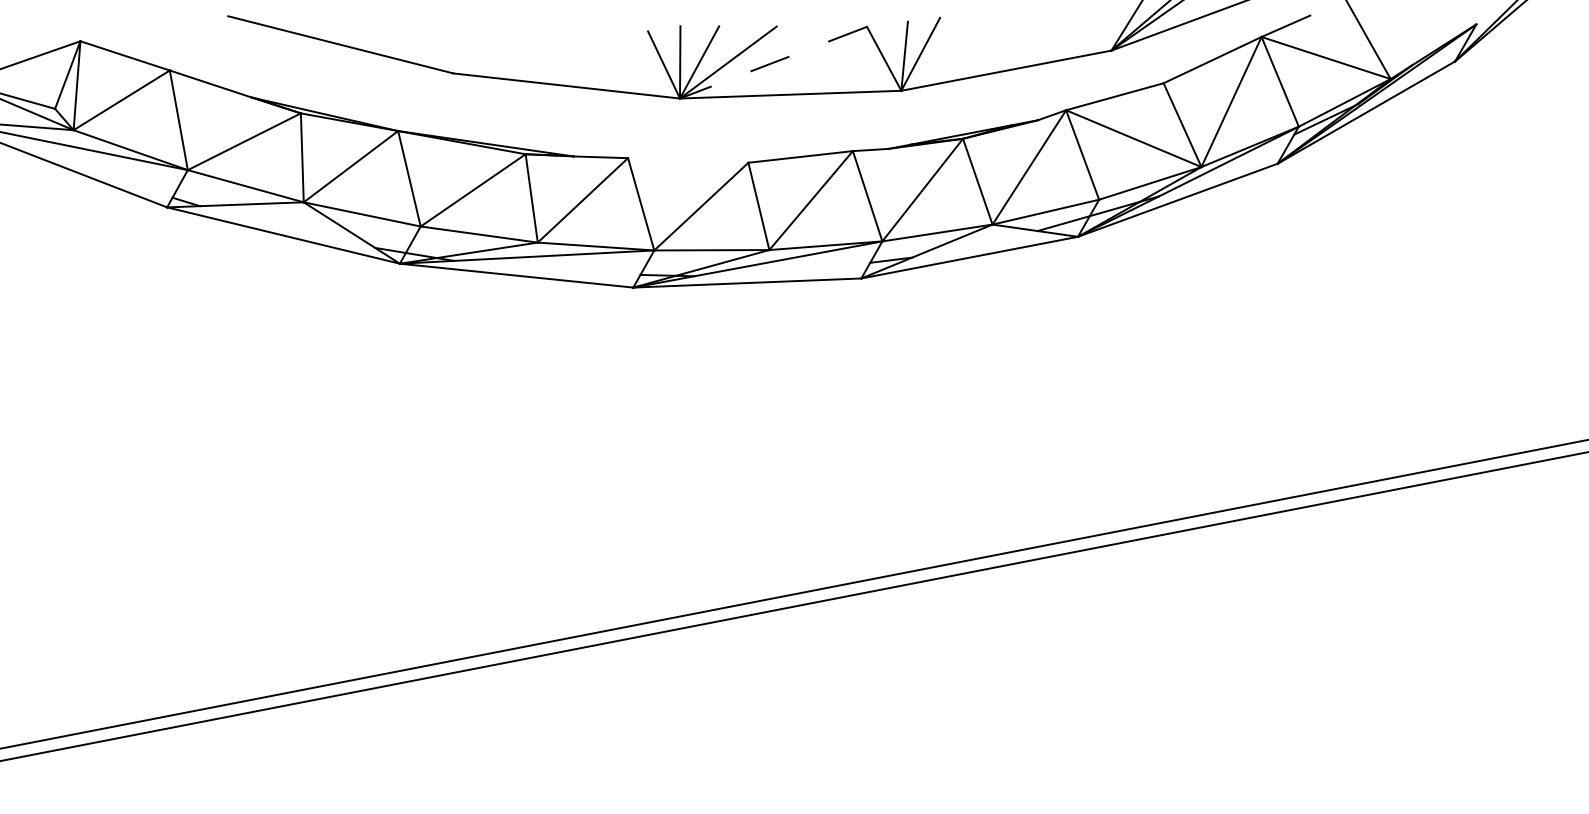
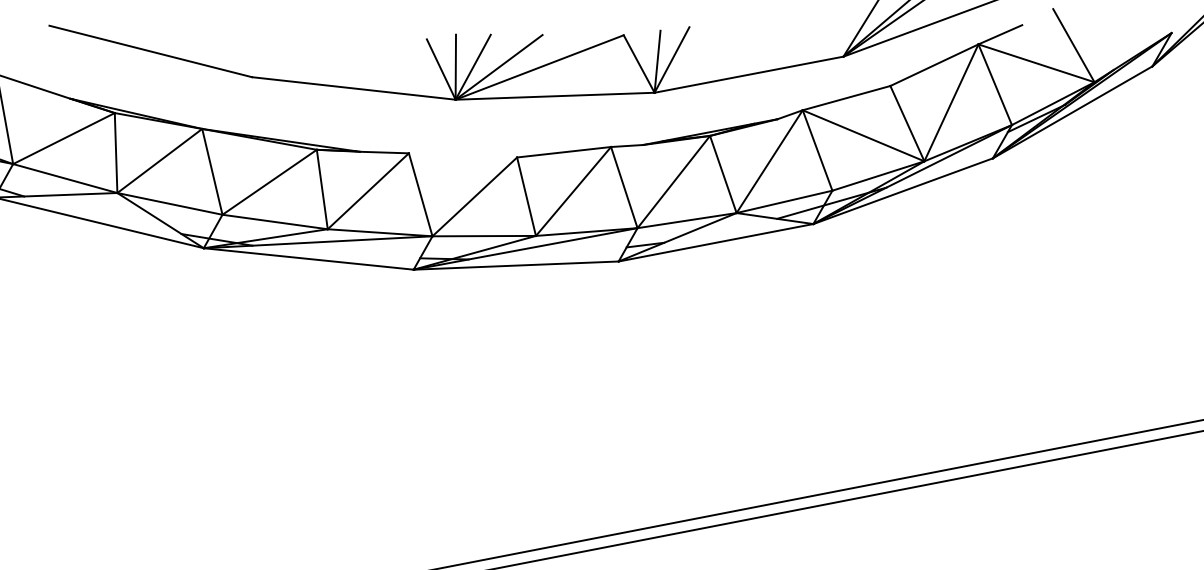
line: (773, 62) -> (539, 67), dashed -> solid

